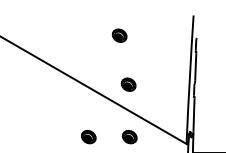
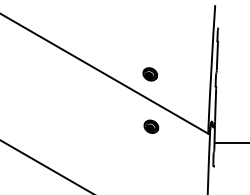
part: (118, 35) -> (140, 25), removed
part: (88, 136) -> (110, 126), removed

